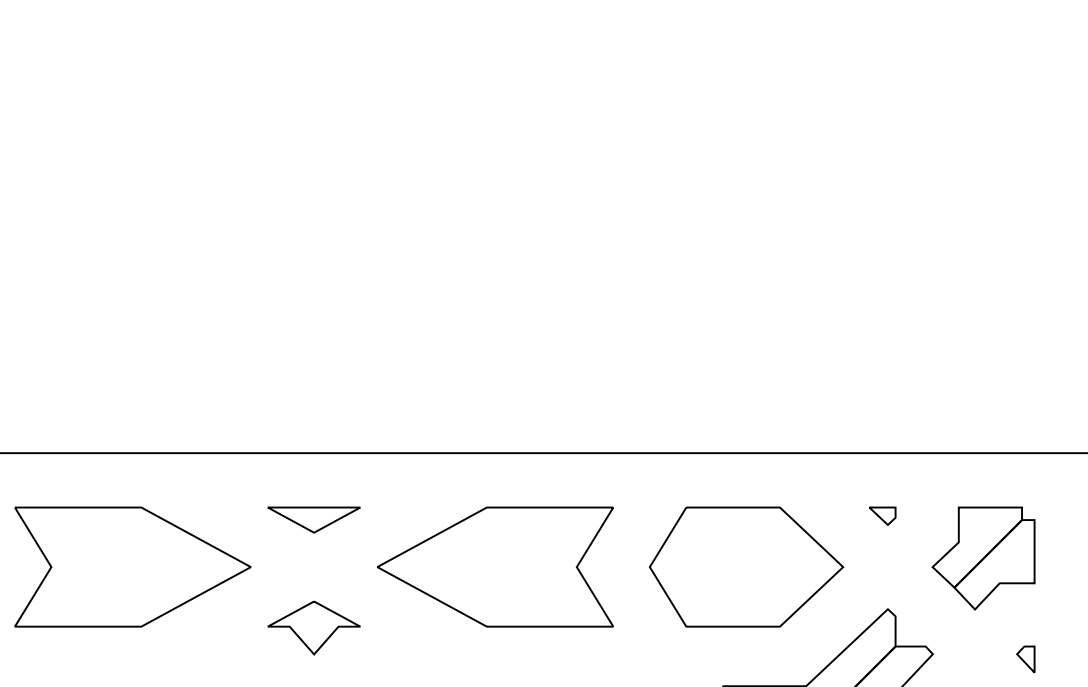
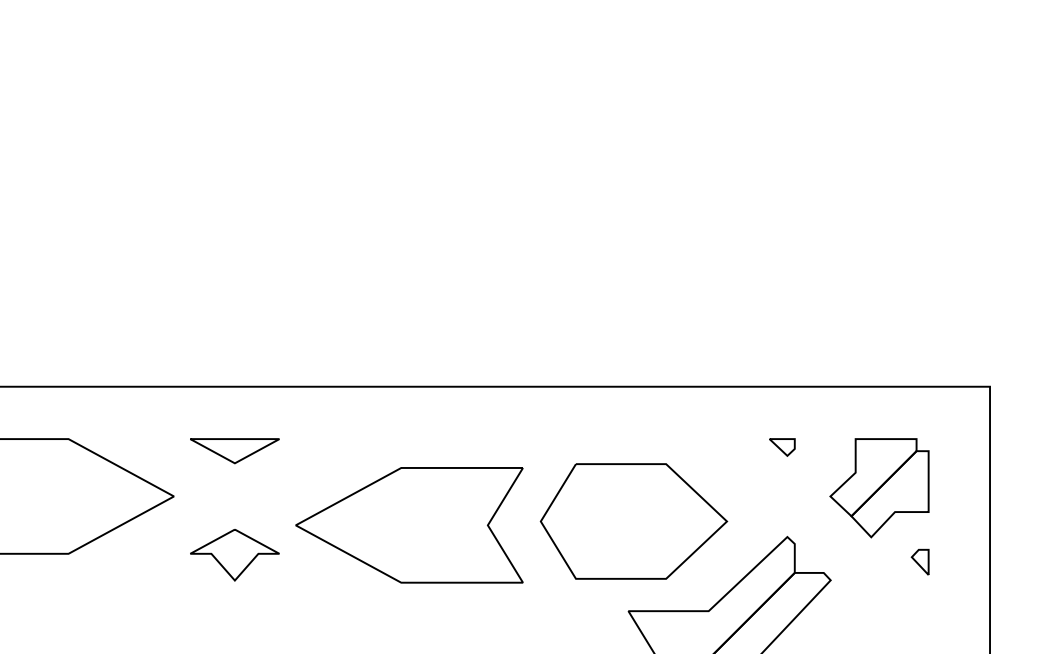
part: (495, 566) -> (409, 524), moved
part: (746, 566) -> (633, 520), moved
part: (1025, 658) -> (919, 561), moved

